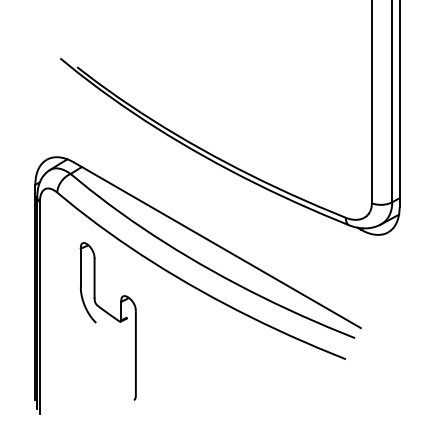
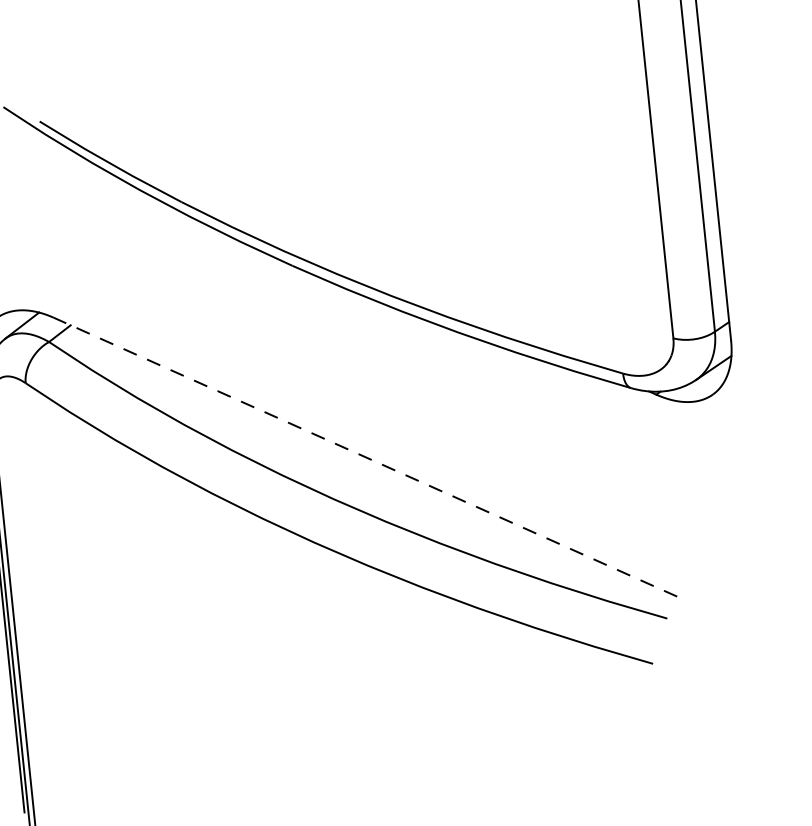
line: (217, 245) -> (365, 457), solid -> dashed
part: (107, 321) -> (155, 636), removed

